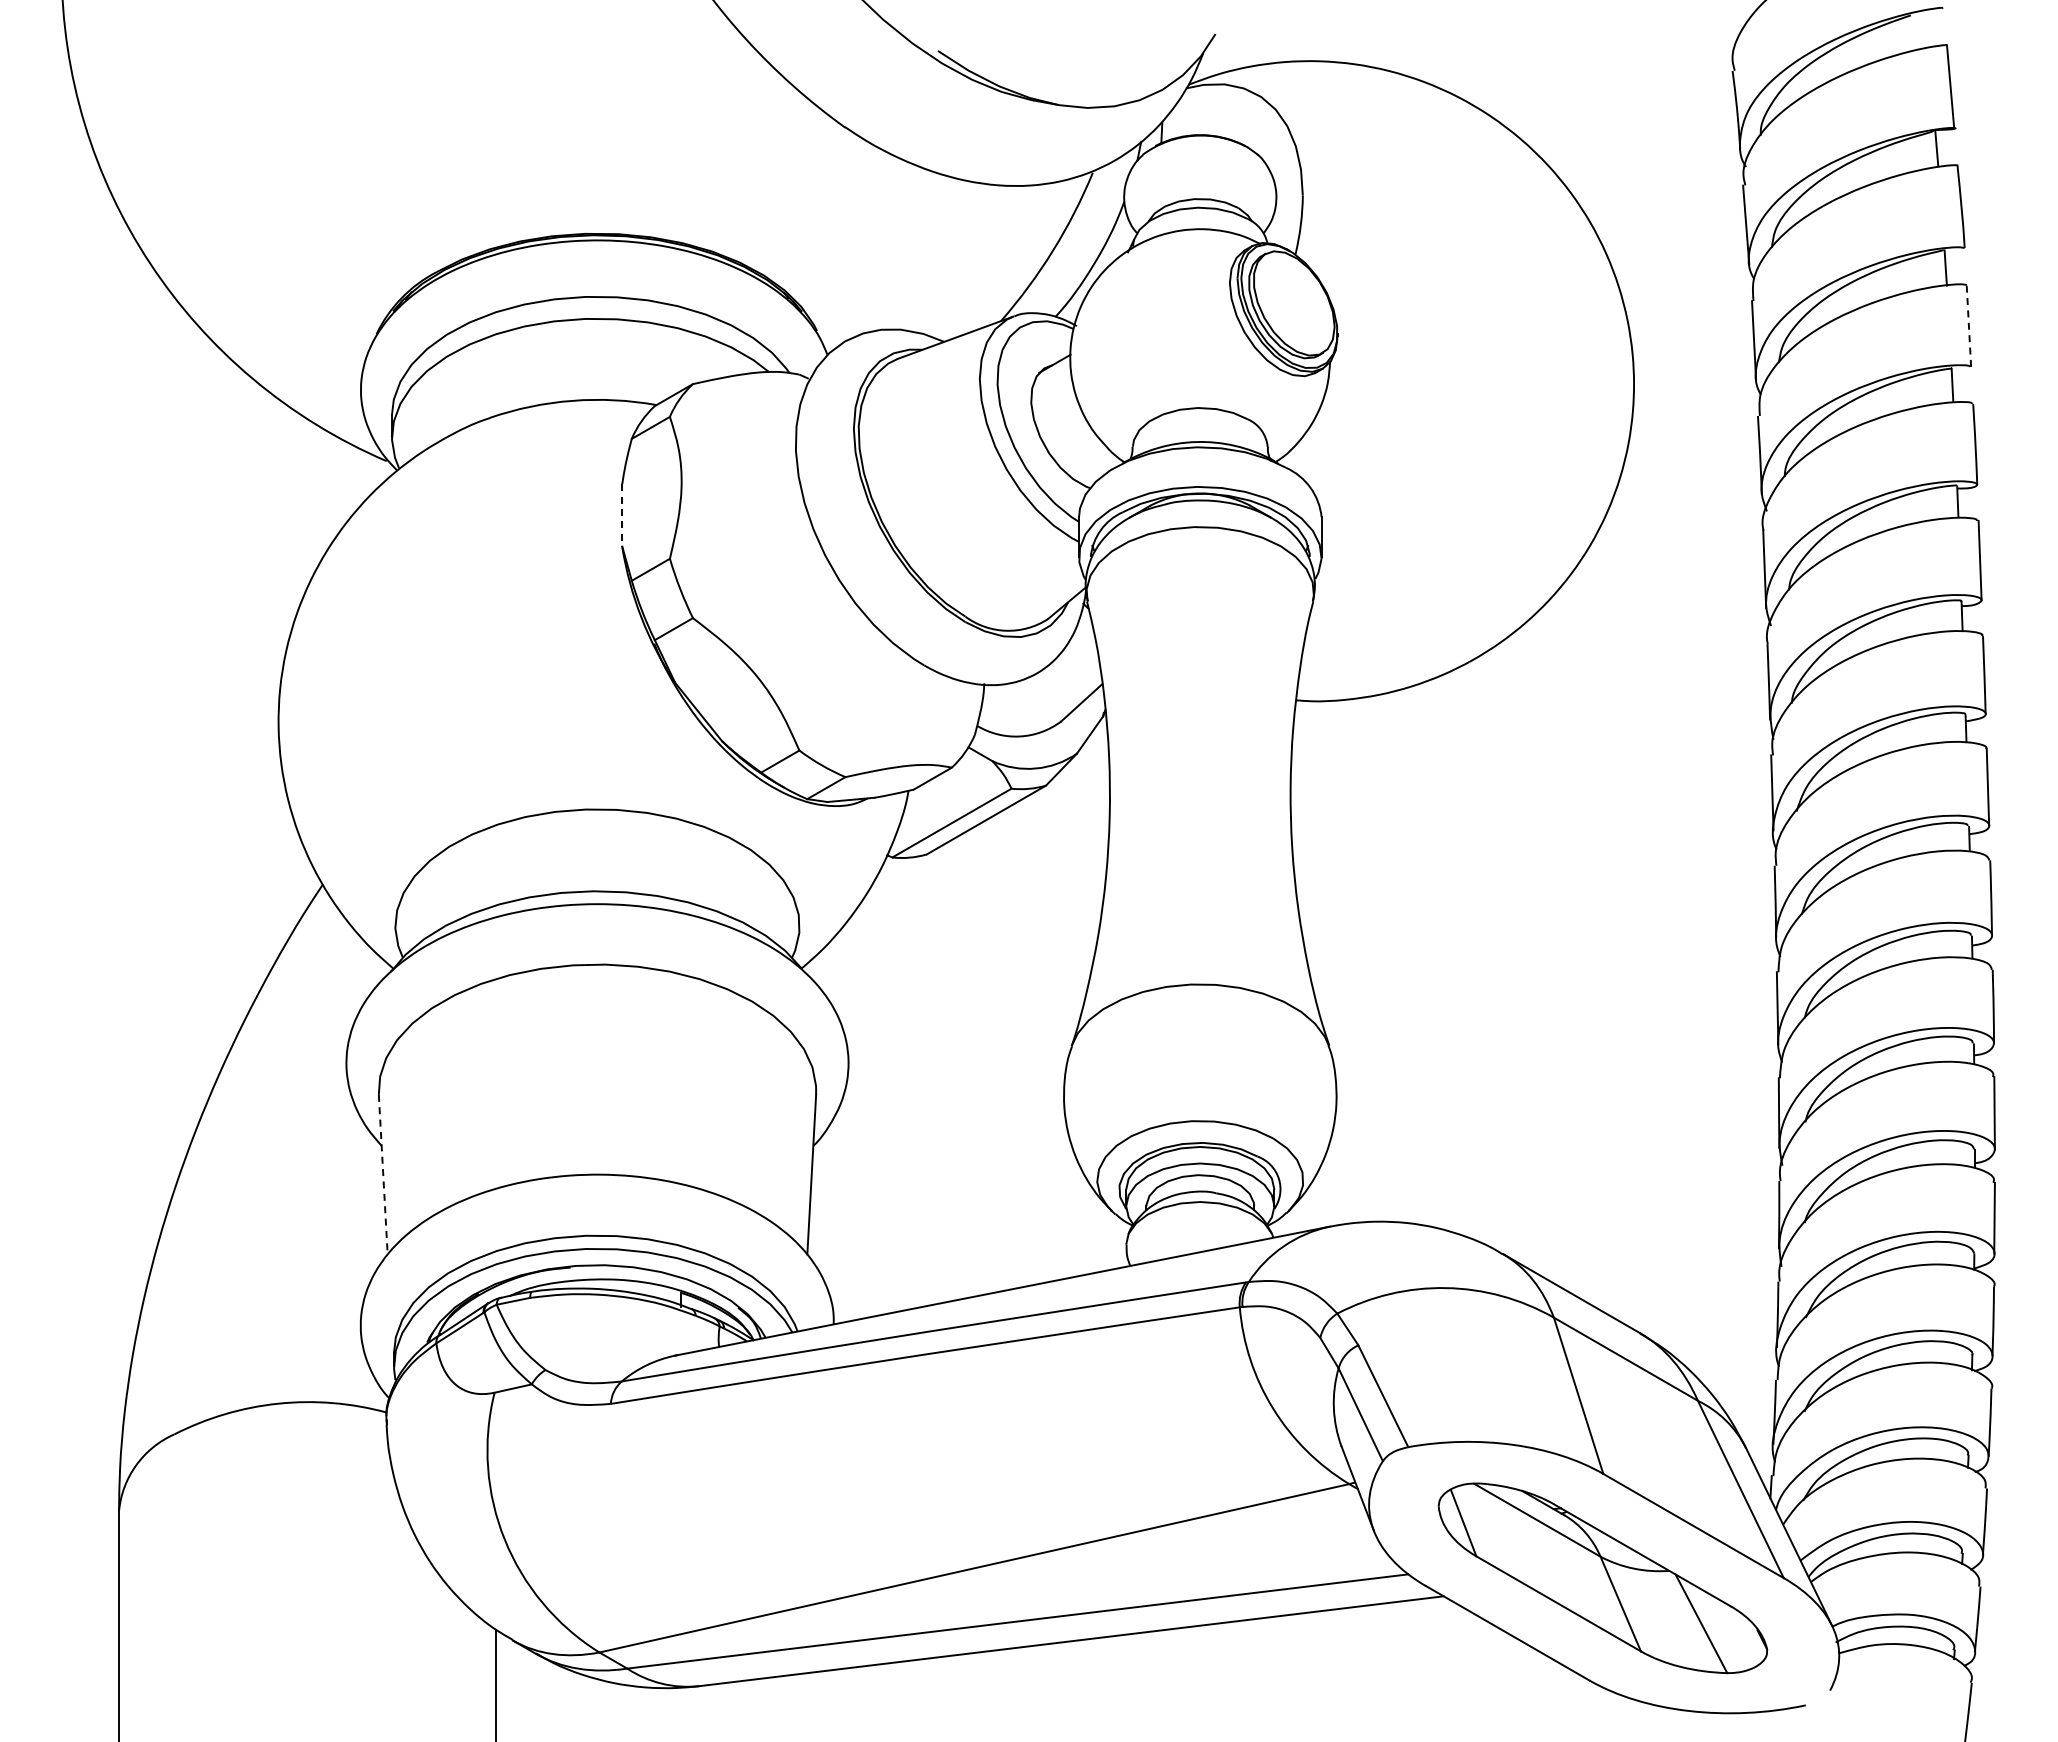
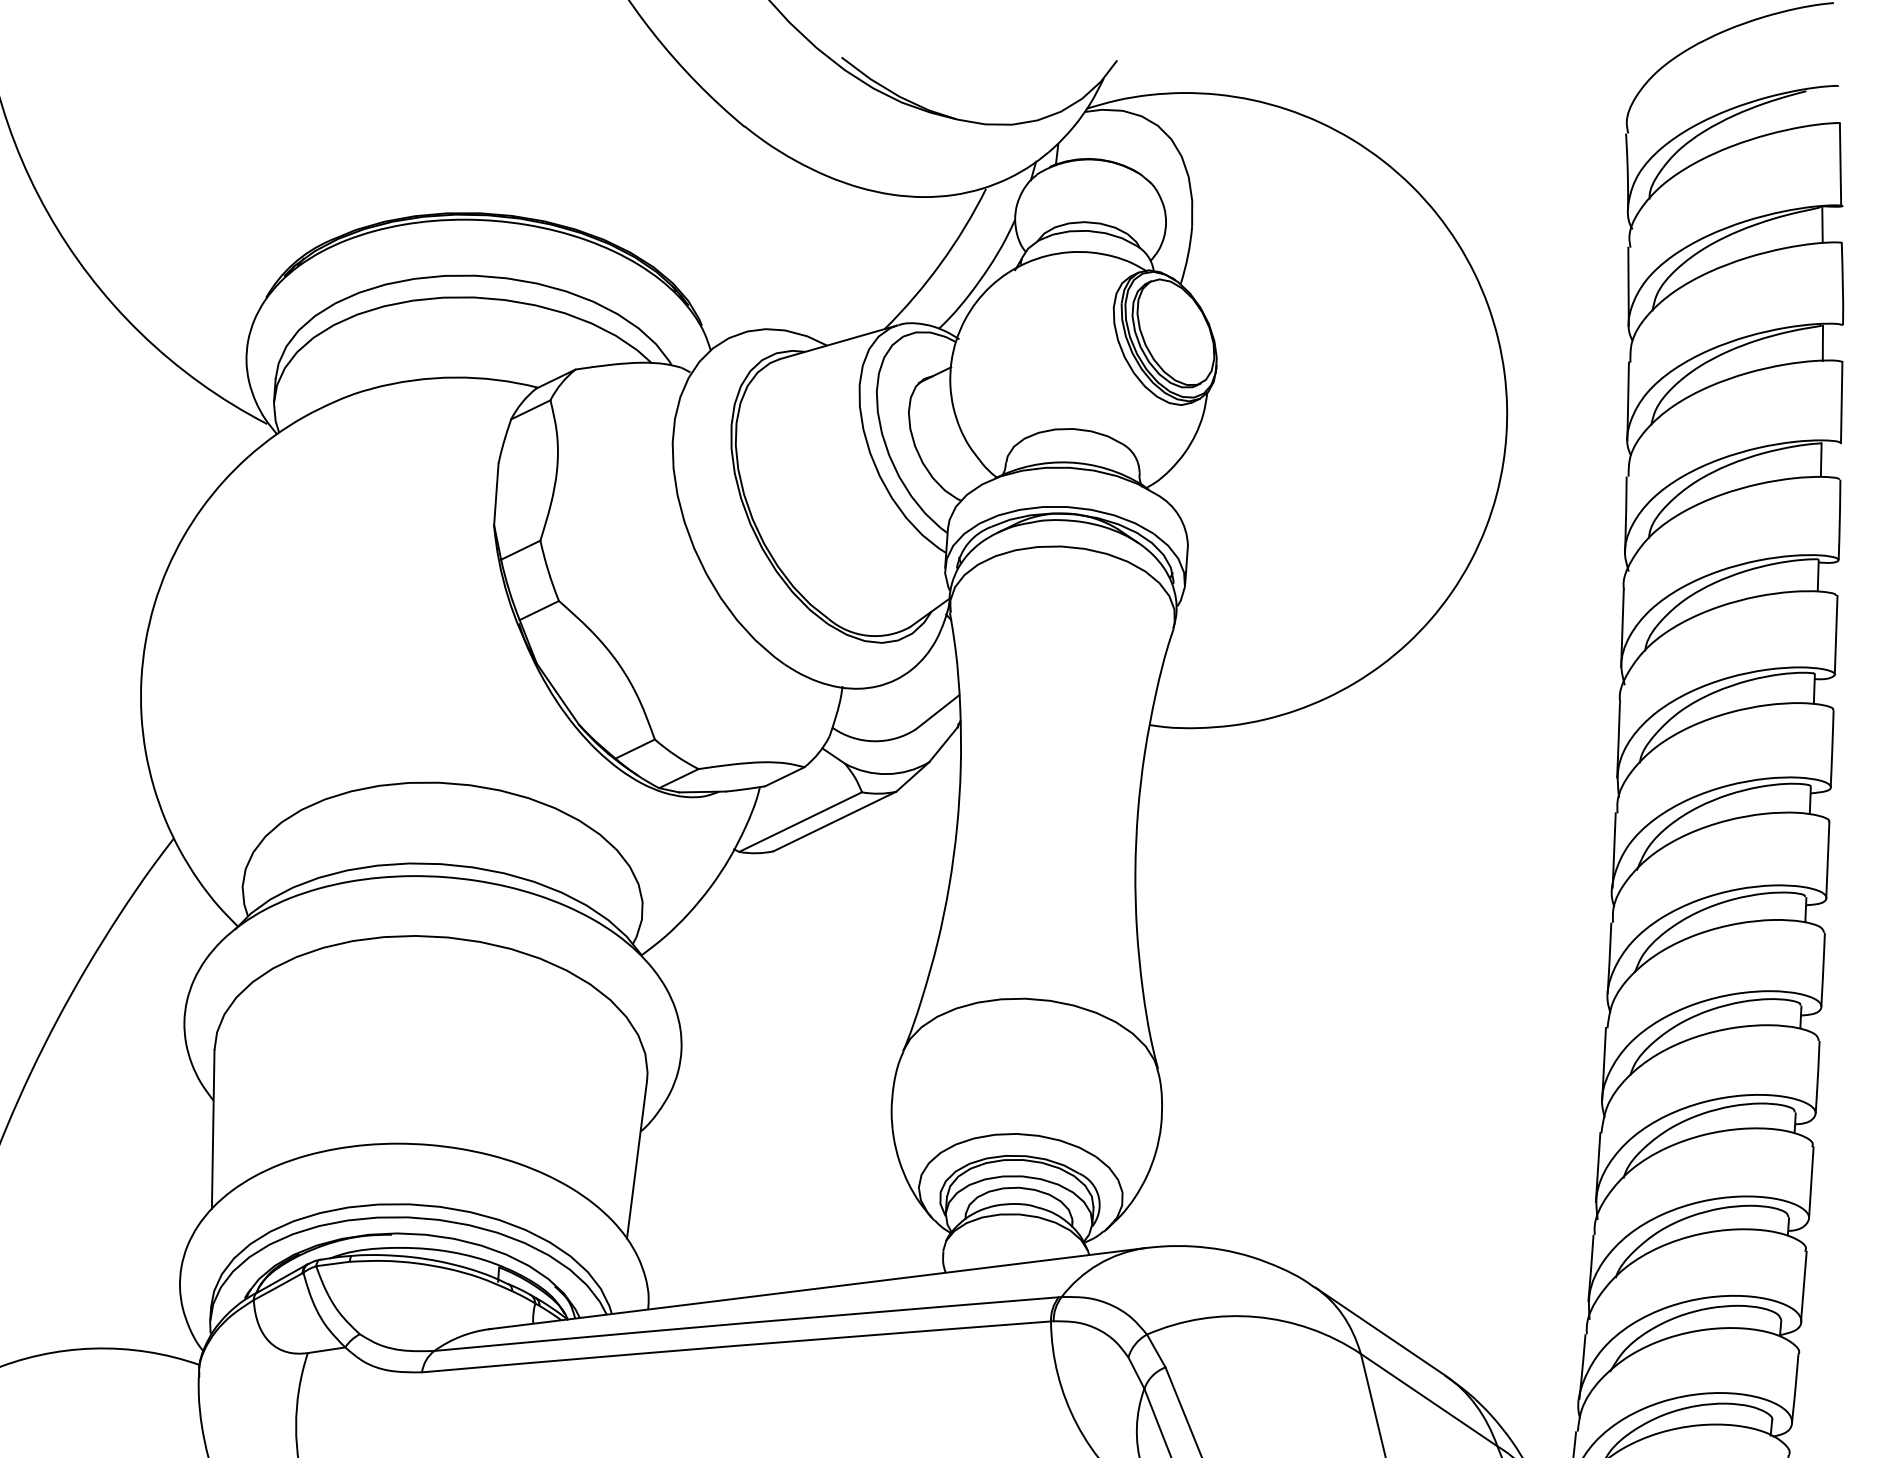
line: (1968, 326) -> (1841, 403), dashed -> solid
line: (622, 515) -> (496, 494), dashed -> solid
line: (383, 1174) -> (213, 1129), dashed -> solid

